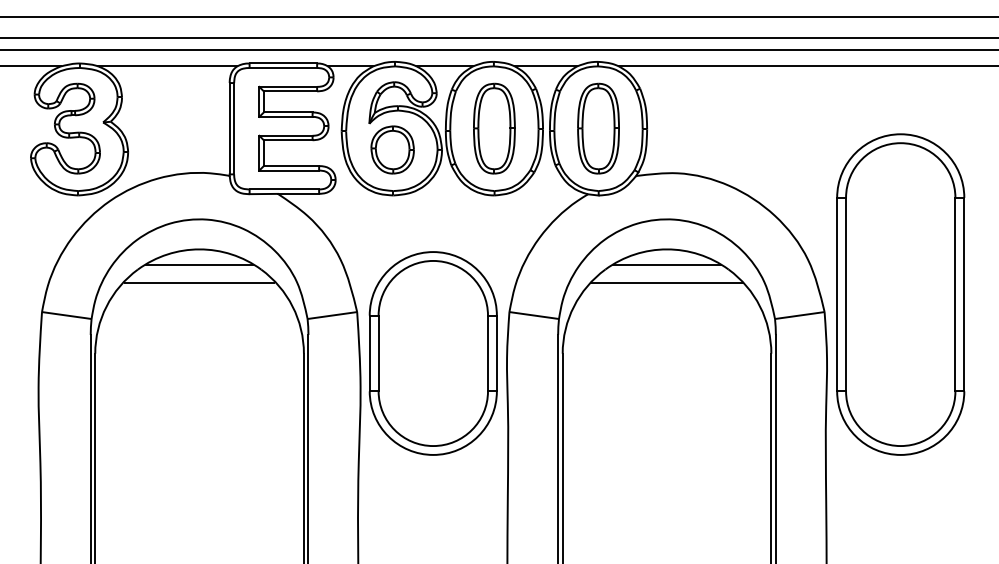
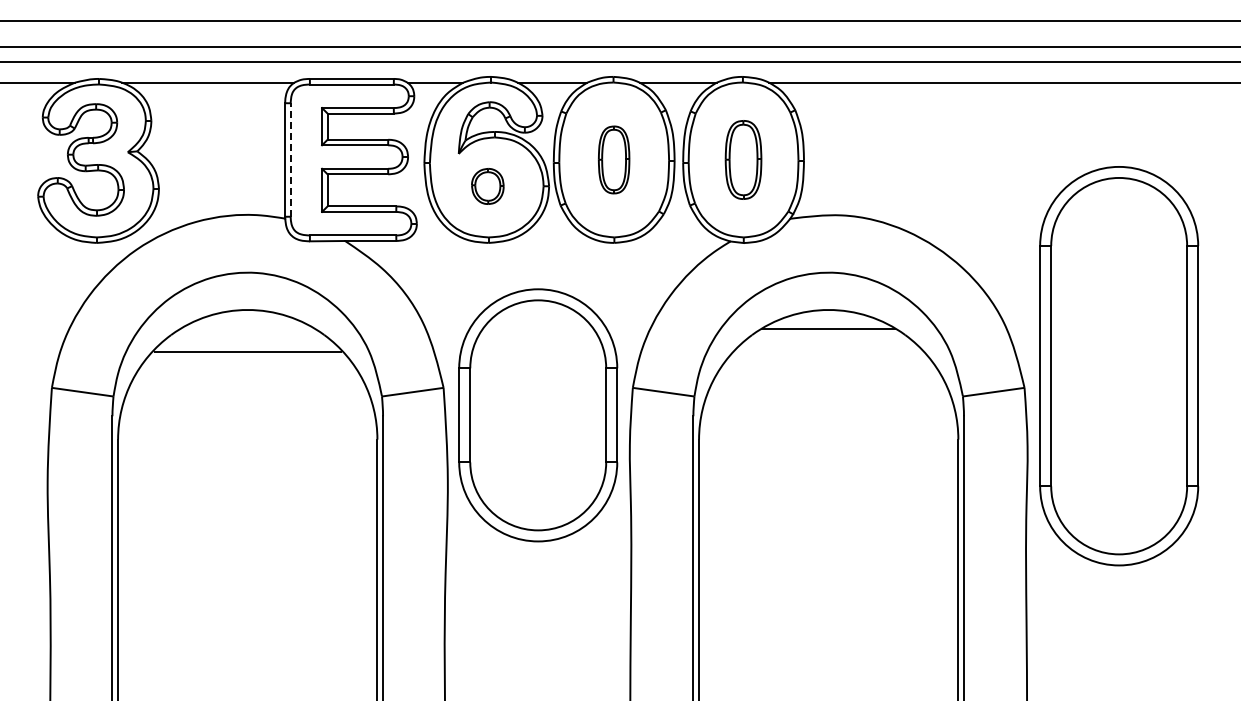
part: (493, 128) -> (613, 159), size x0.6
part: (598, 128) -> (743, 159), size x0.7
line: (233, 129) -> (290, 160), solid -> dashed
part: (392, 150) -> (487, 186), size x0.6
line: (199, 265) -> (247, 329), removed
line: (666, 282) -> (828, 351), removed
part: (433, 353) -> (538, 415), moved

